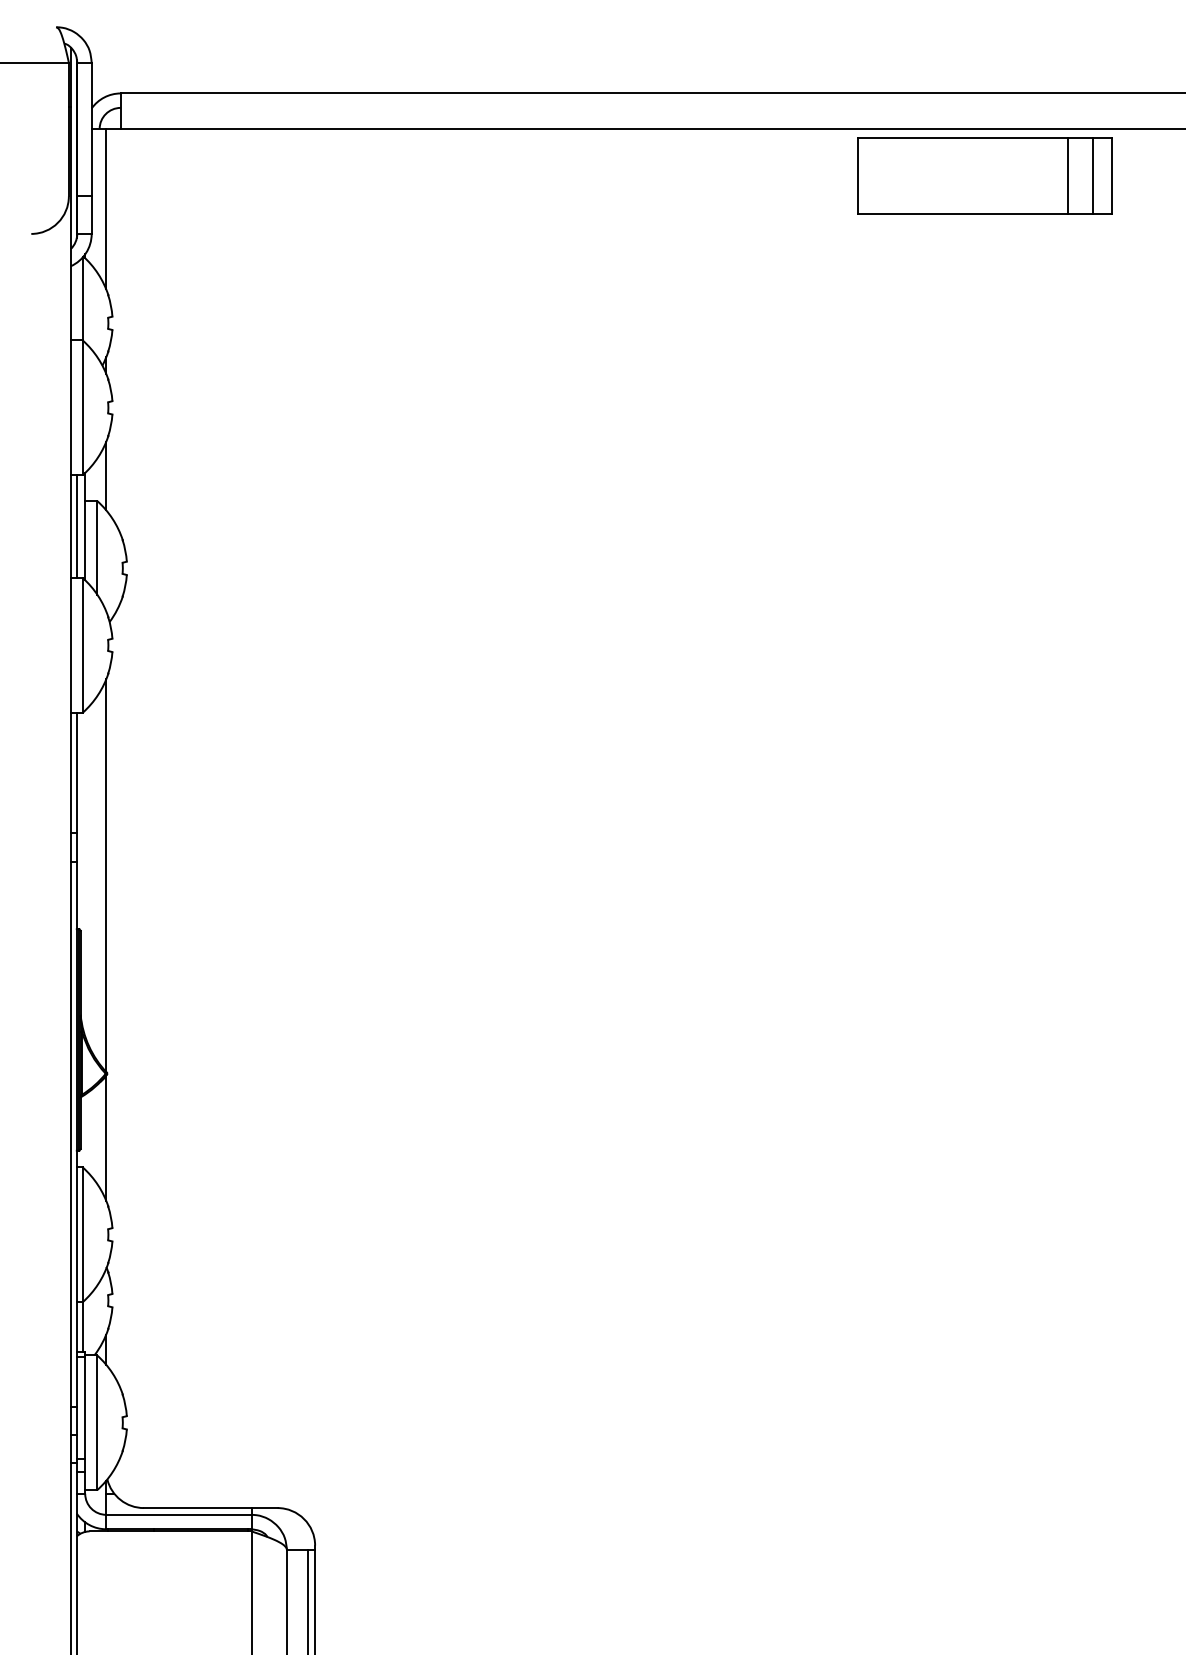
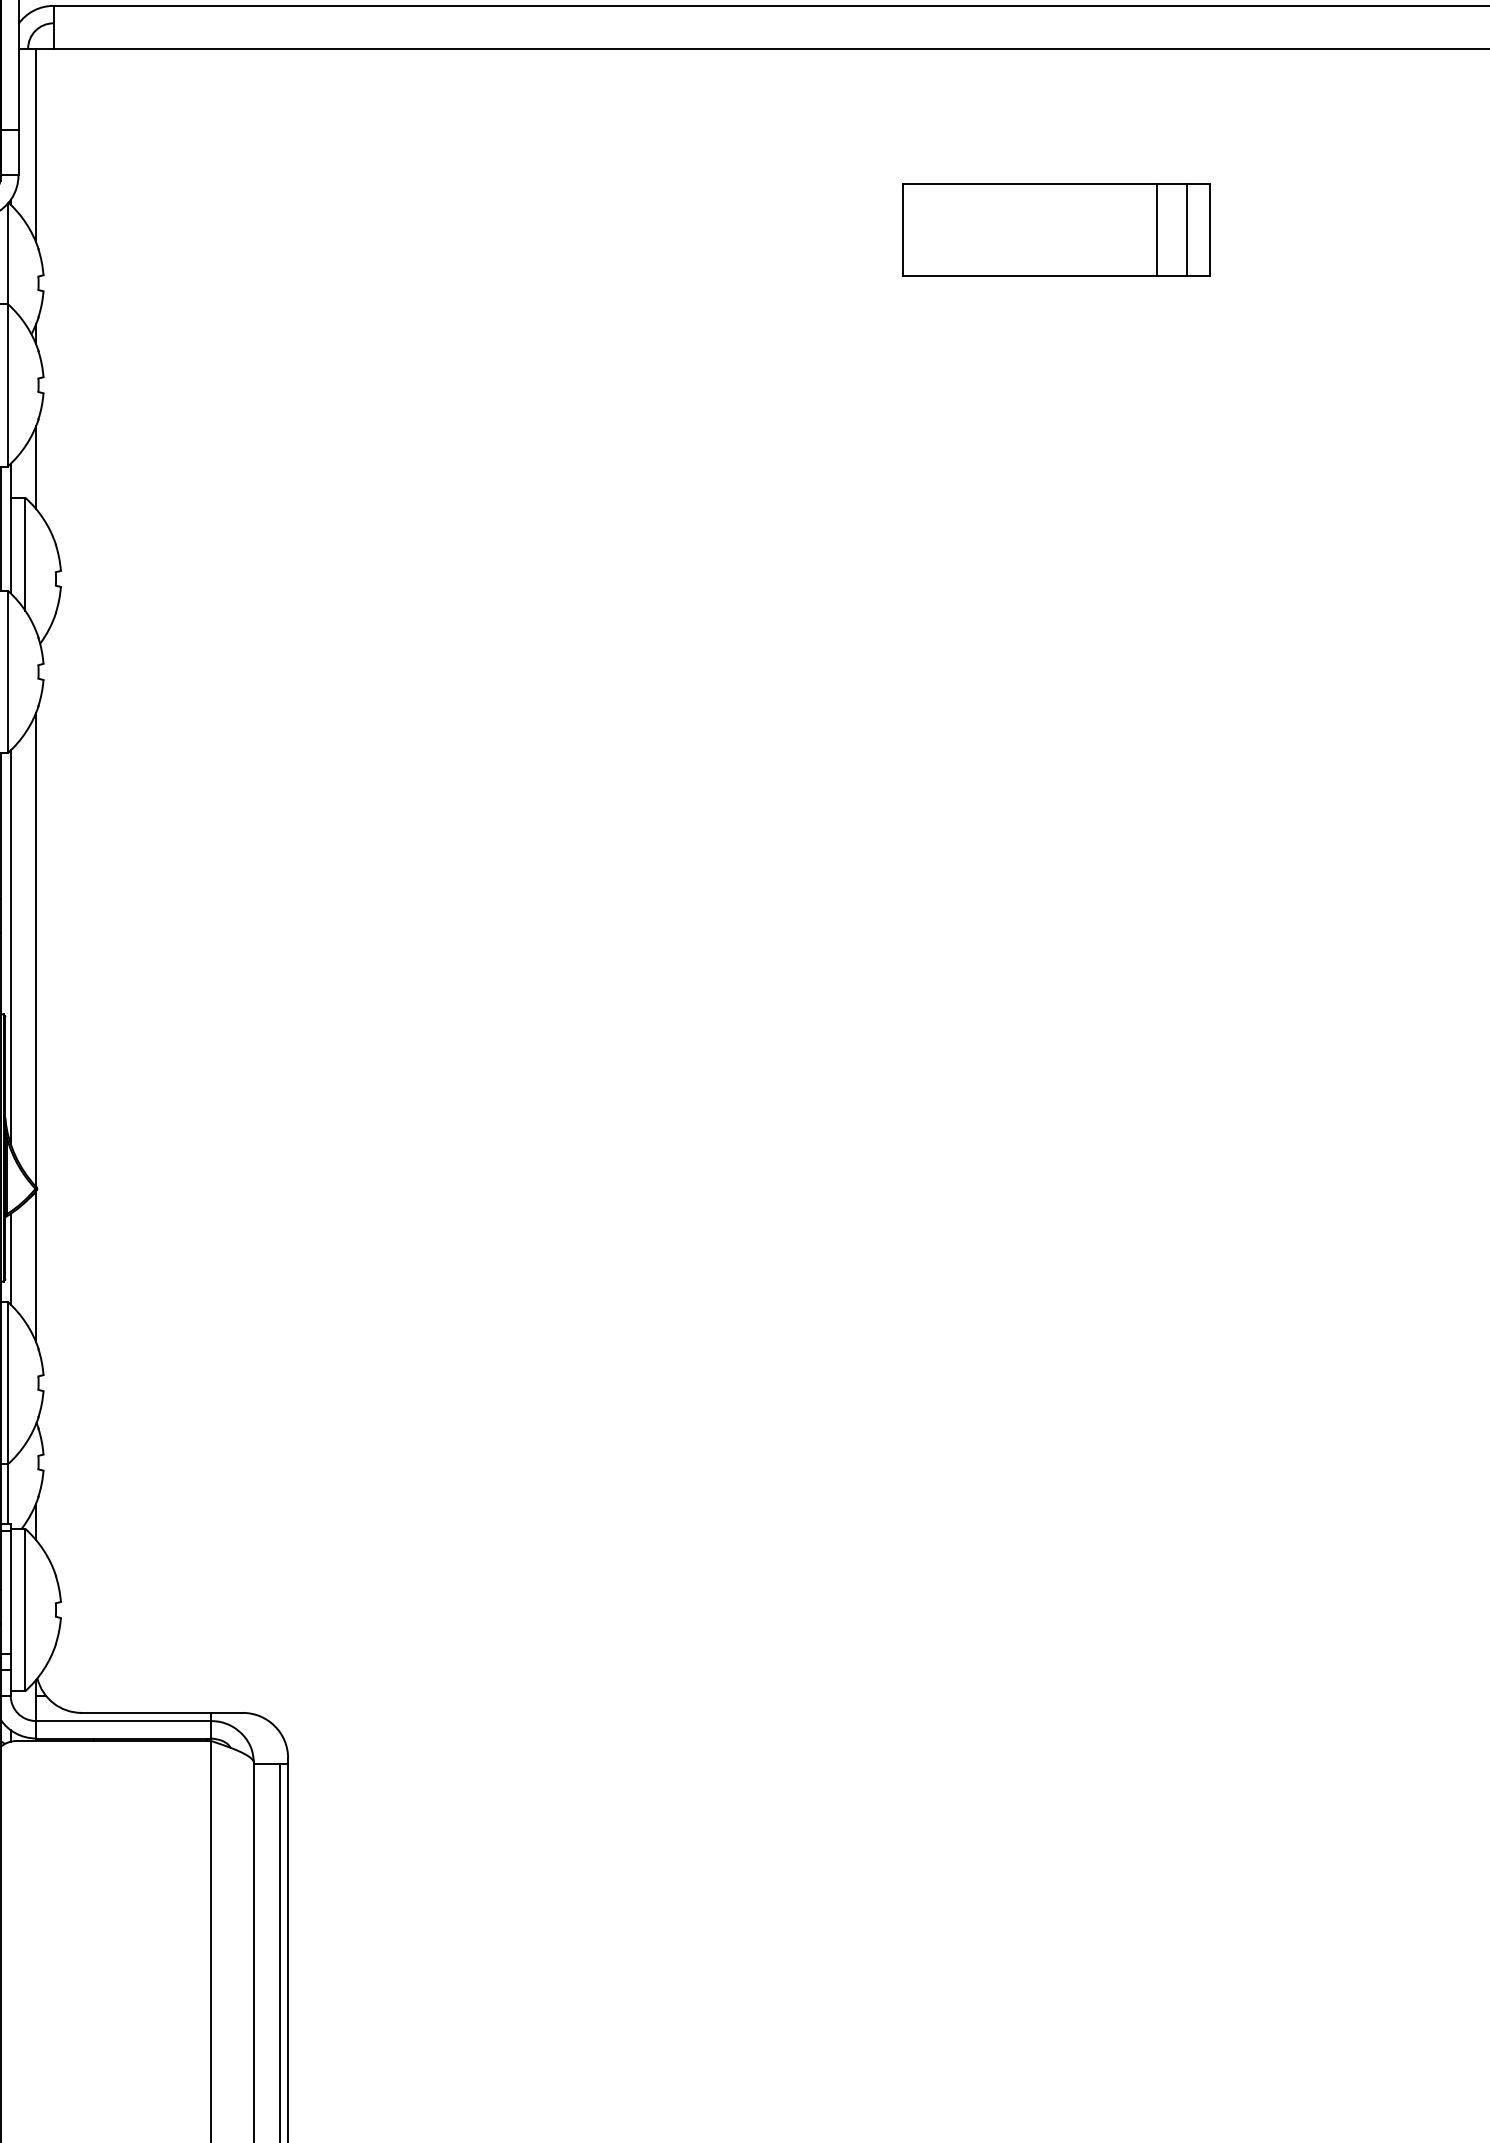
part: (985, 175) -> (1056, 229), moved
line: (85, 872) -> (10, 946), added
line: (85, 1131) -> (10, 1258), added

